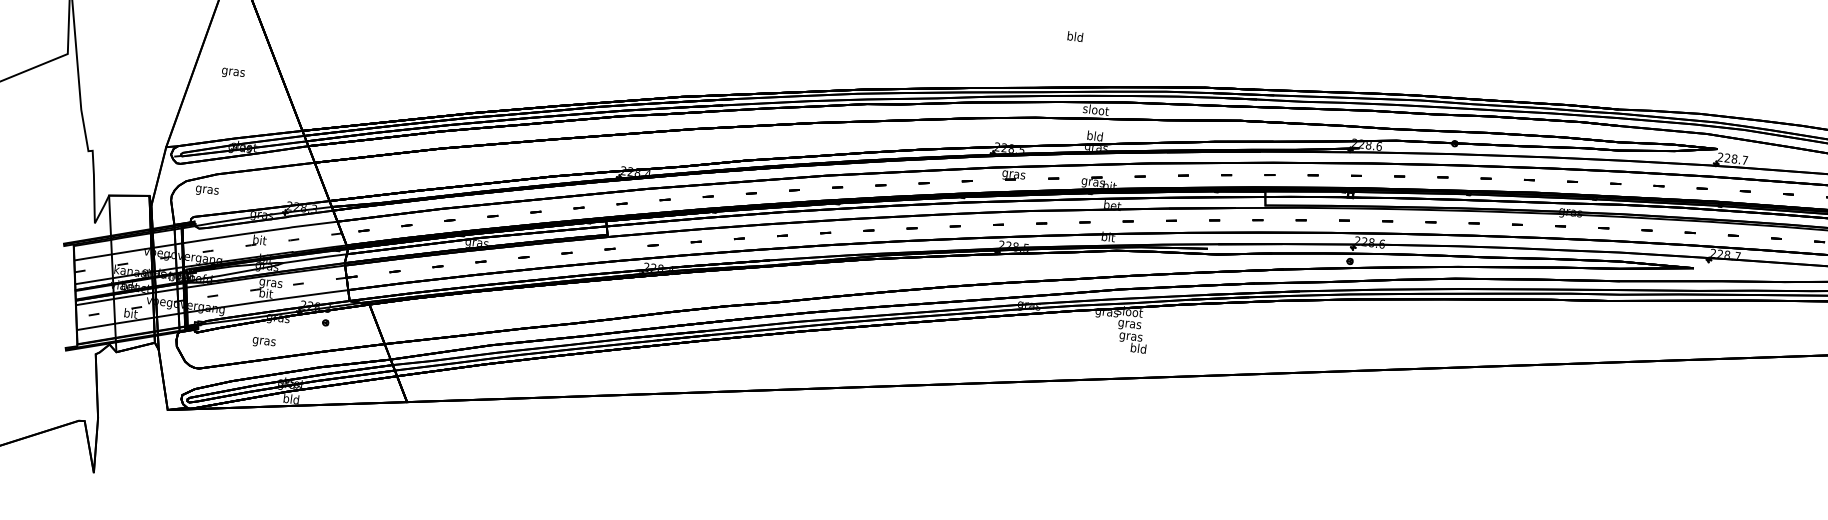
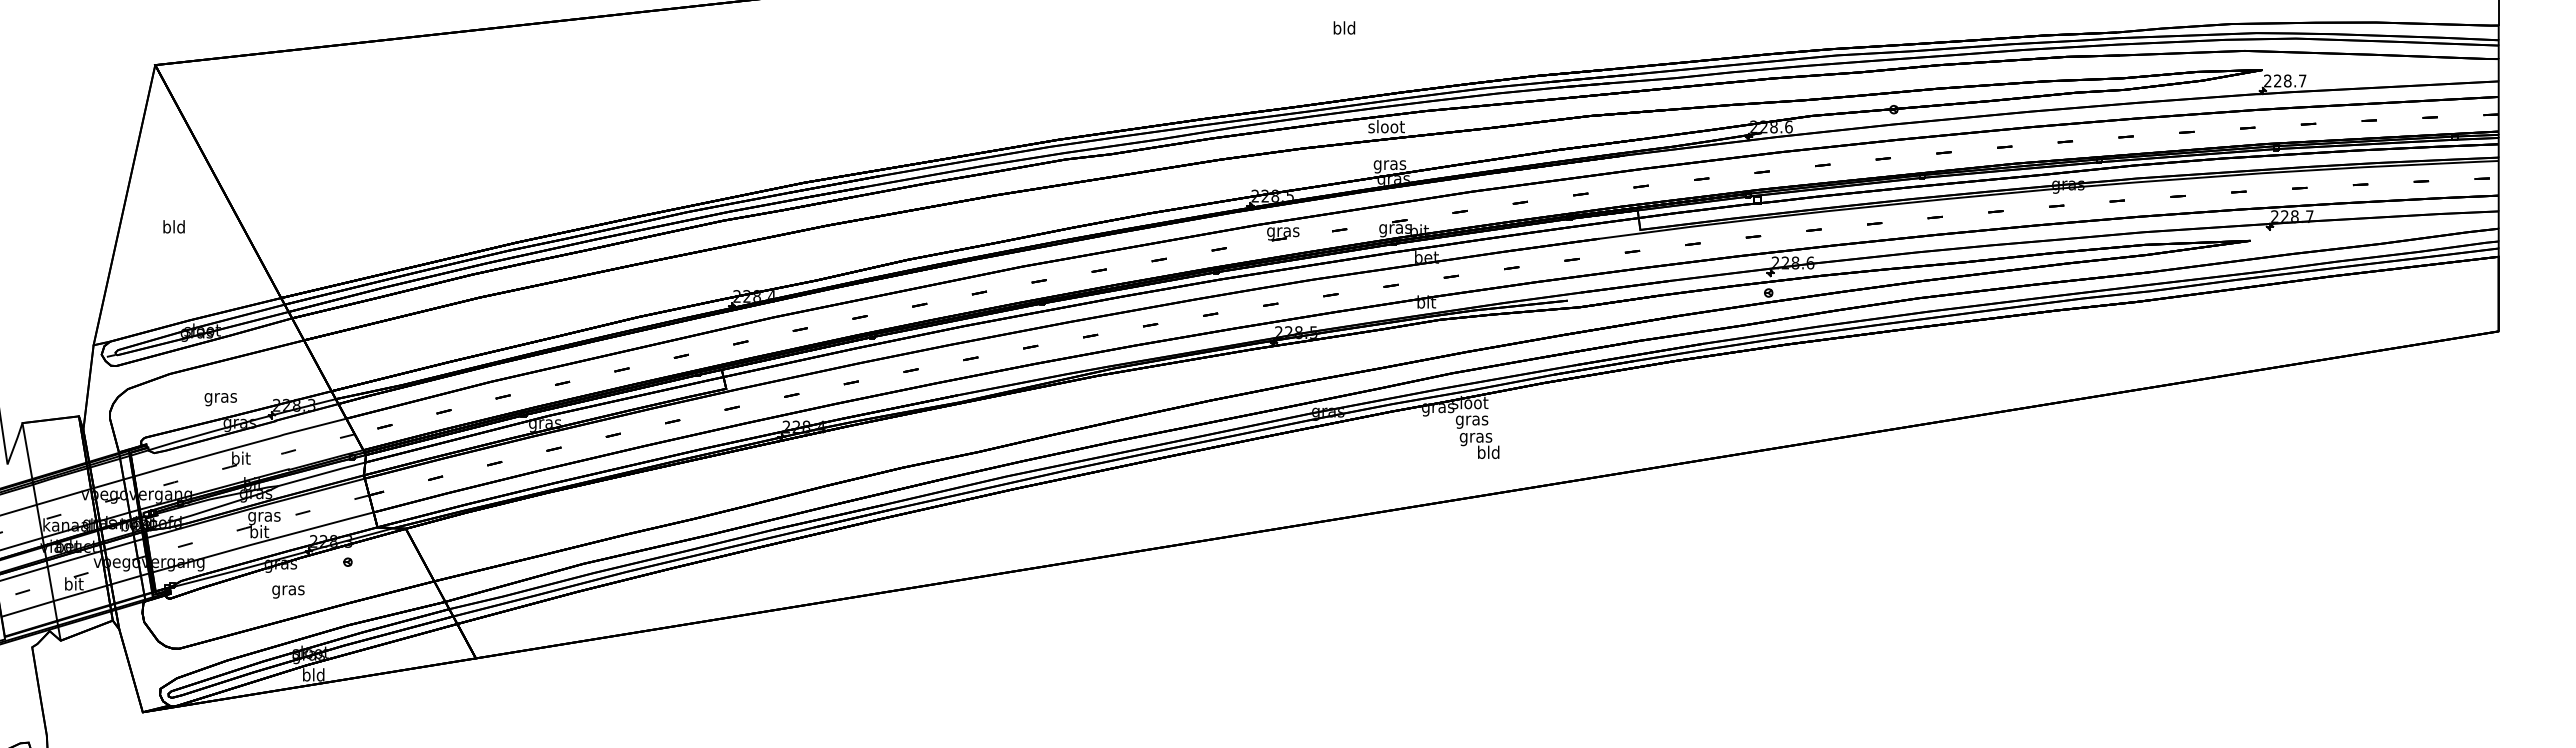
text: (233, 72) -> (174, 228), gras -> bld
text: (1094, 136) -> (1389, 164), bld -> gras
text: (207, 191) -> (220, 399), moved
text: (264, 342) -> (288, 591), moved

